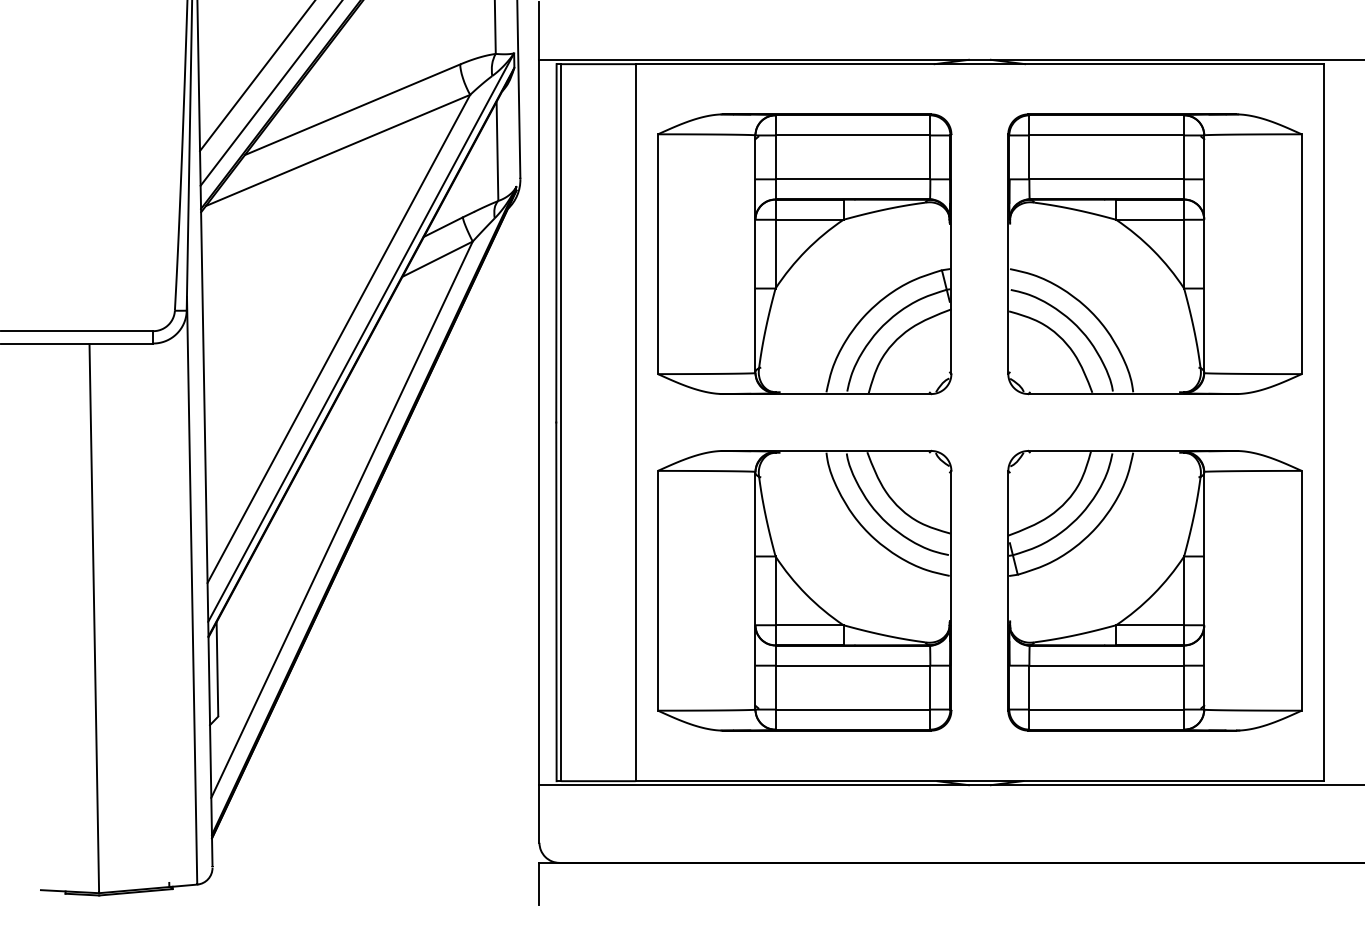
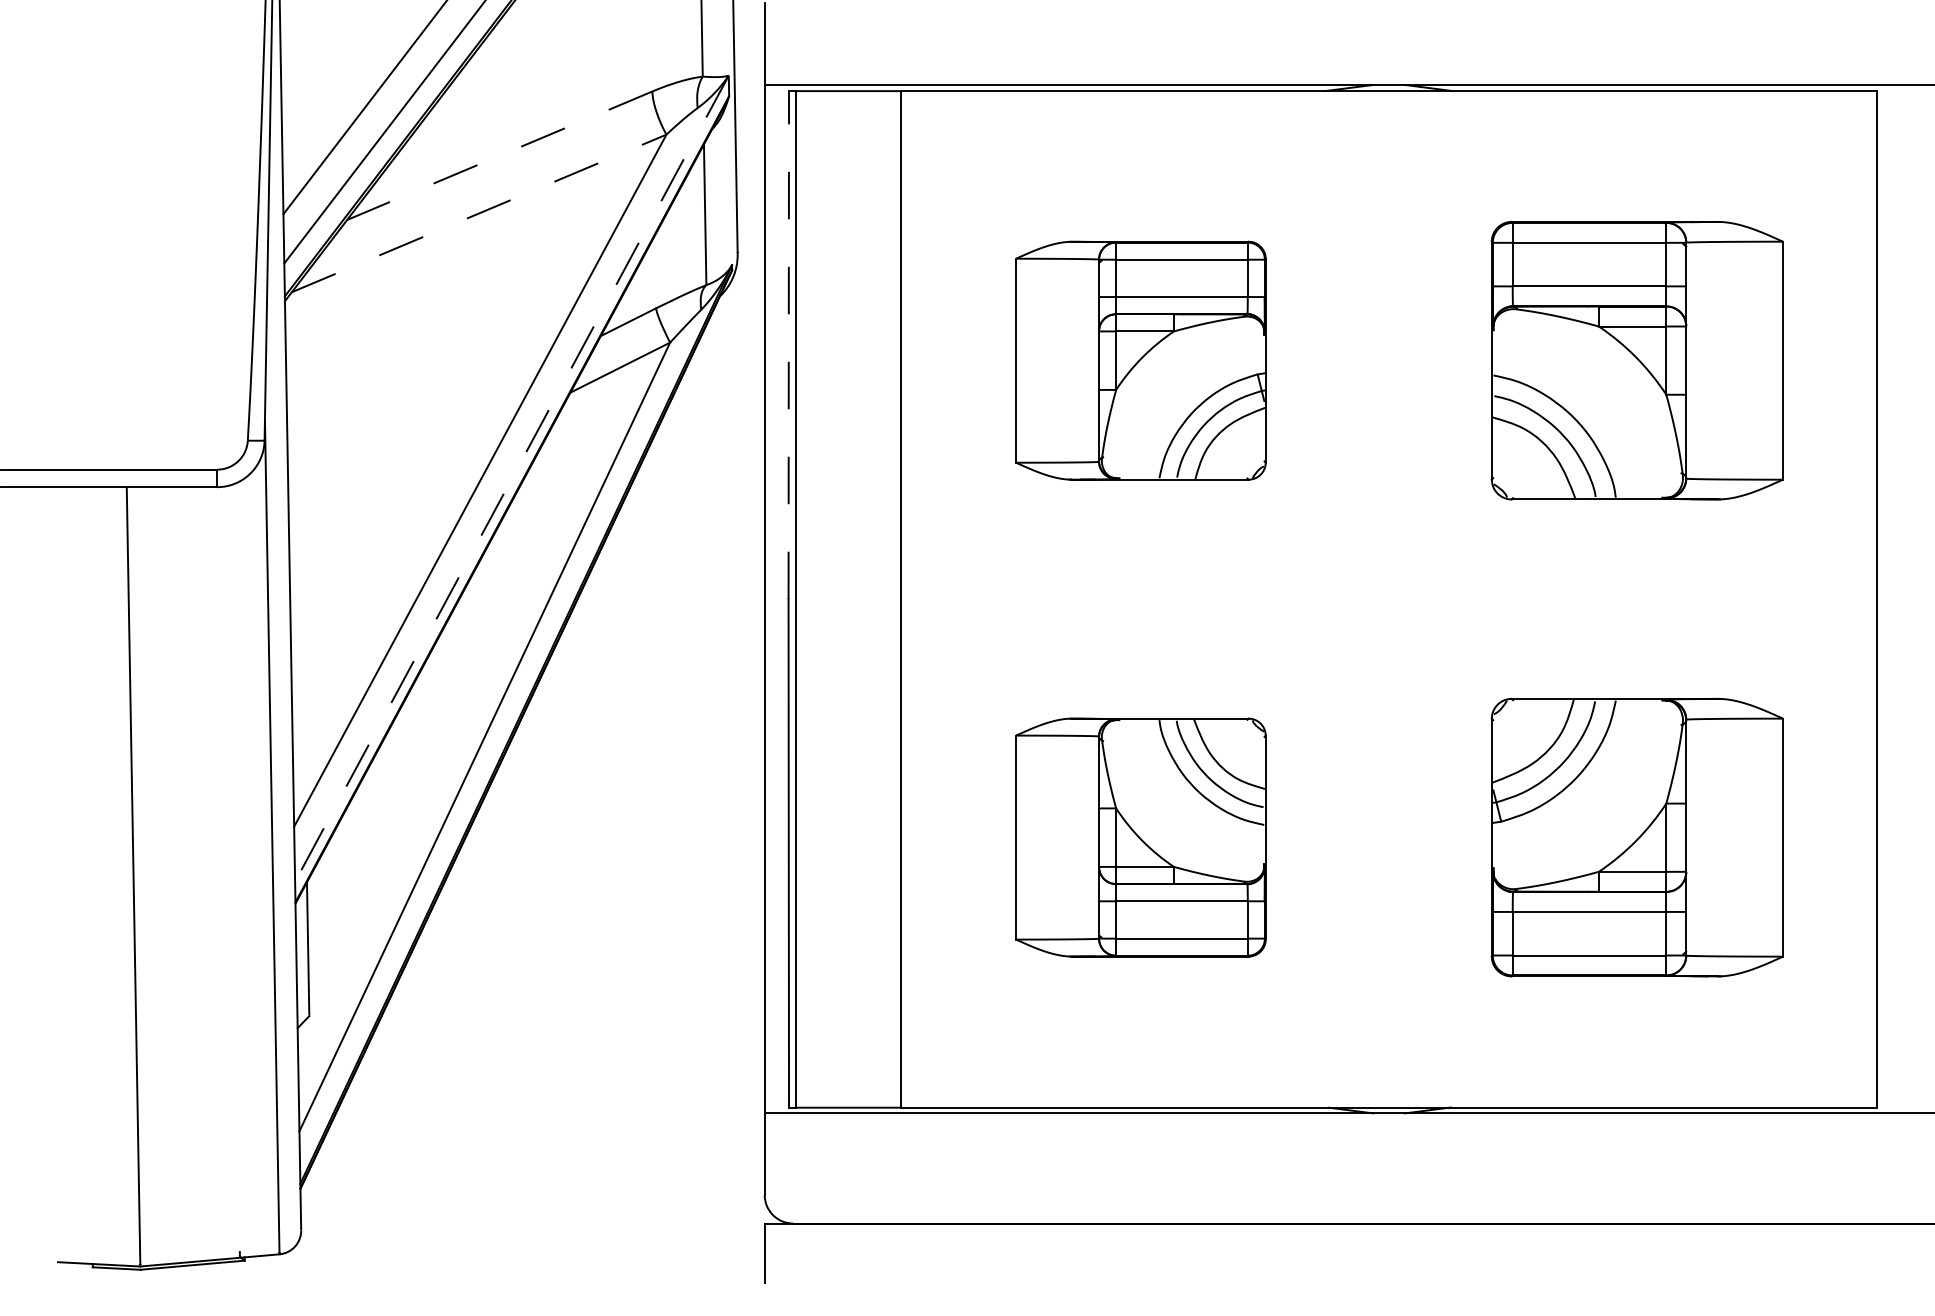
line: (352, 109) -> (499, 155), solid -> dashed
line: (338, 150) -> (479, 213), solid -> dashed
line: (556, 242) -> (788, 343), solid -> dashed
part: (804, 254) -> (1140, 360), size x0.6
part: (1154, 254) -> (1636, 360), size x0.7
line: (361, 337) -> (512, 478), solid -> dashed
part: (804, 590) -> (1140, 837), size x0.6
part: (1154, 590) -> (1636, 837), size x0.7

